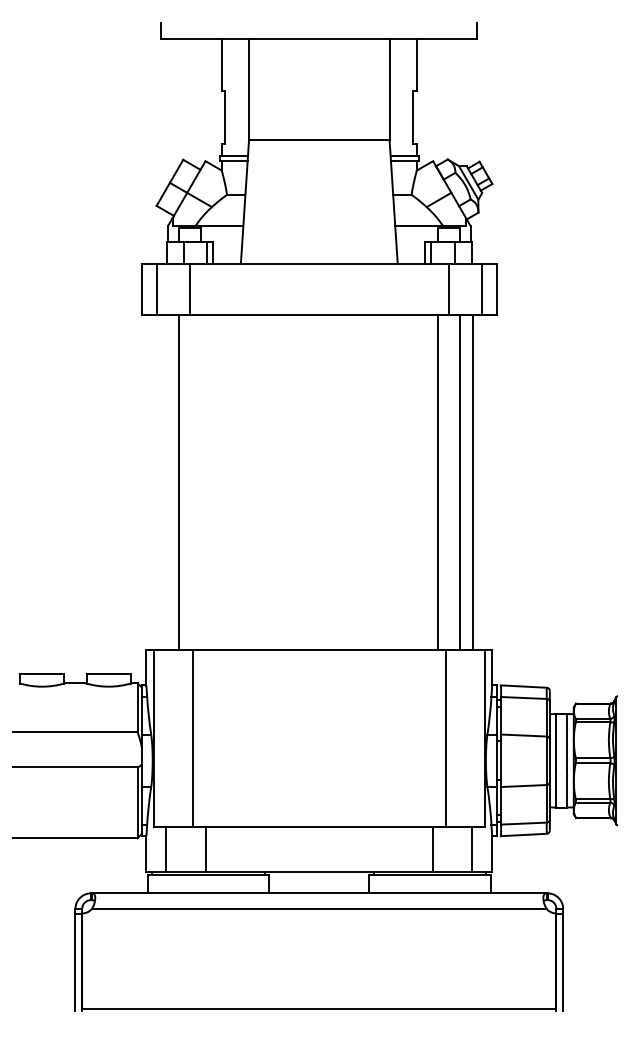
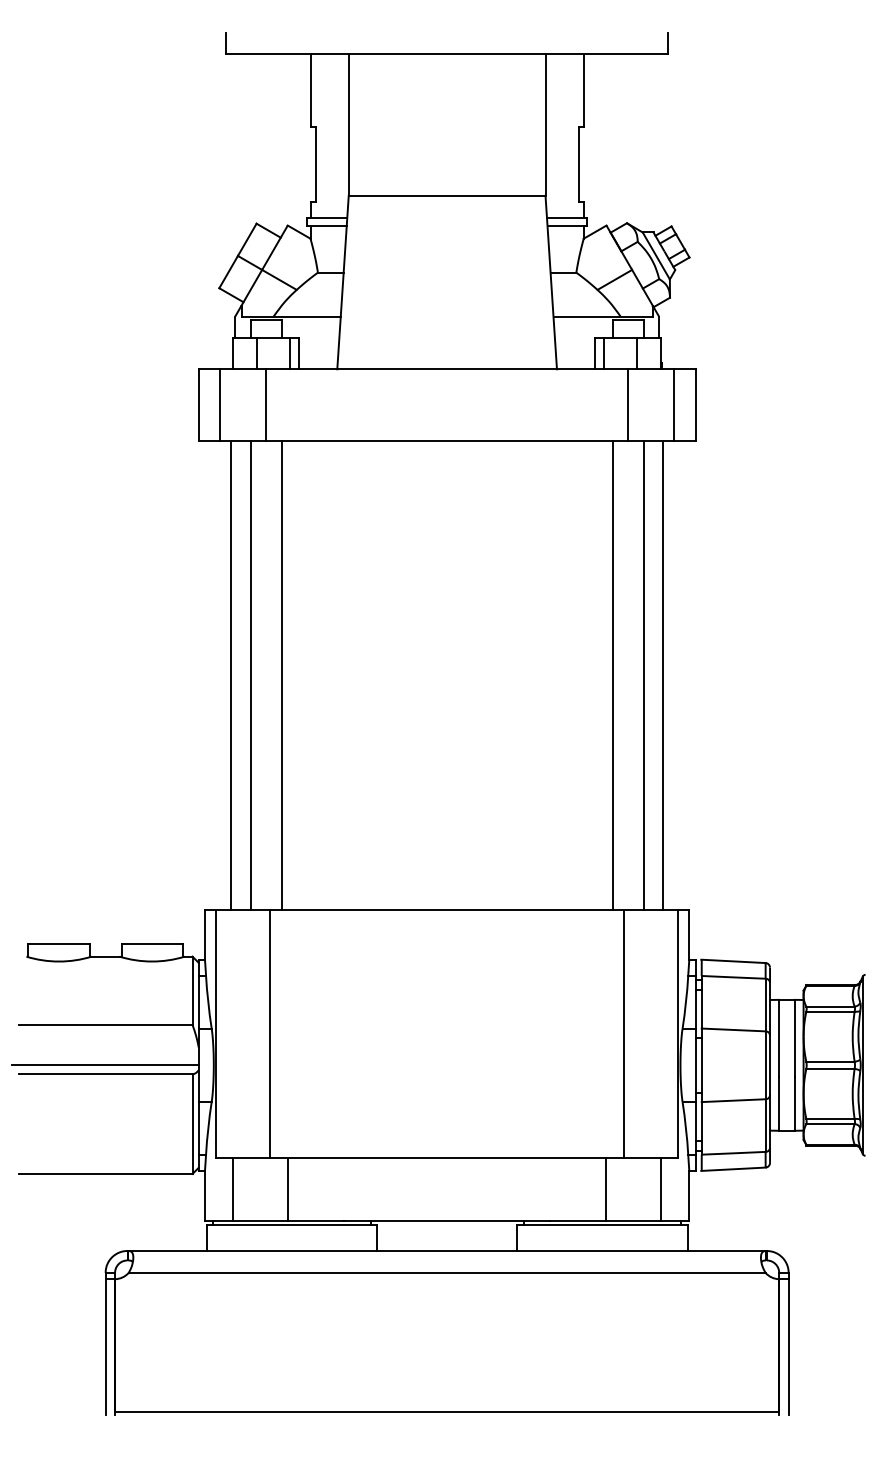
line: (165, 481) -> (231, 674), added
line: (201, 481) -> (282, 674), added
line: (74, 760) -> (104, 1064), added

